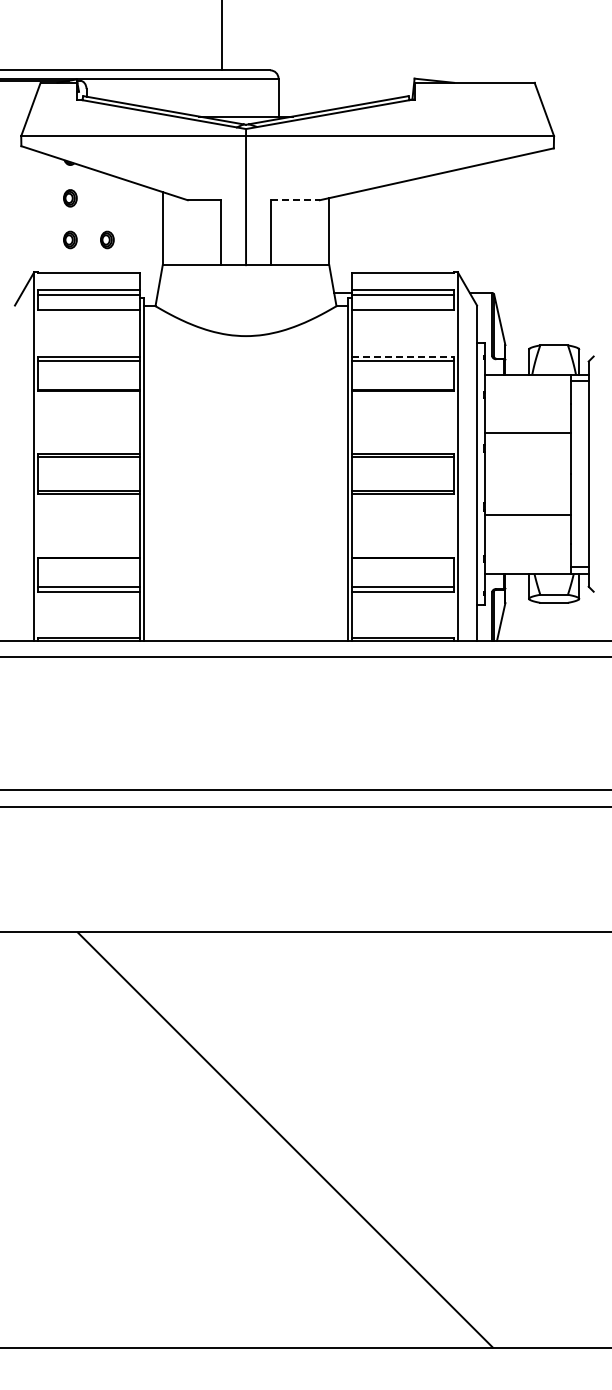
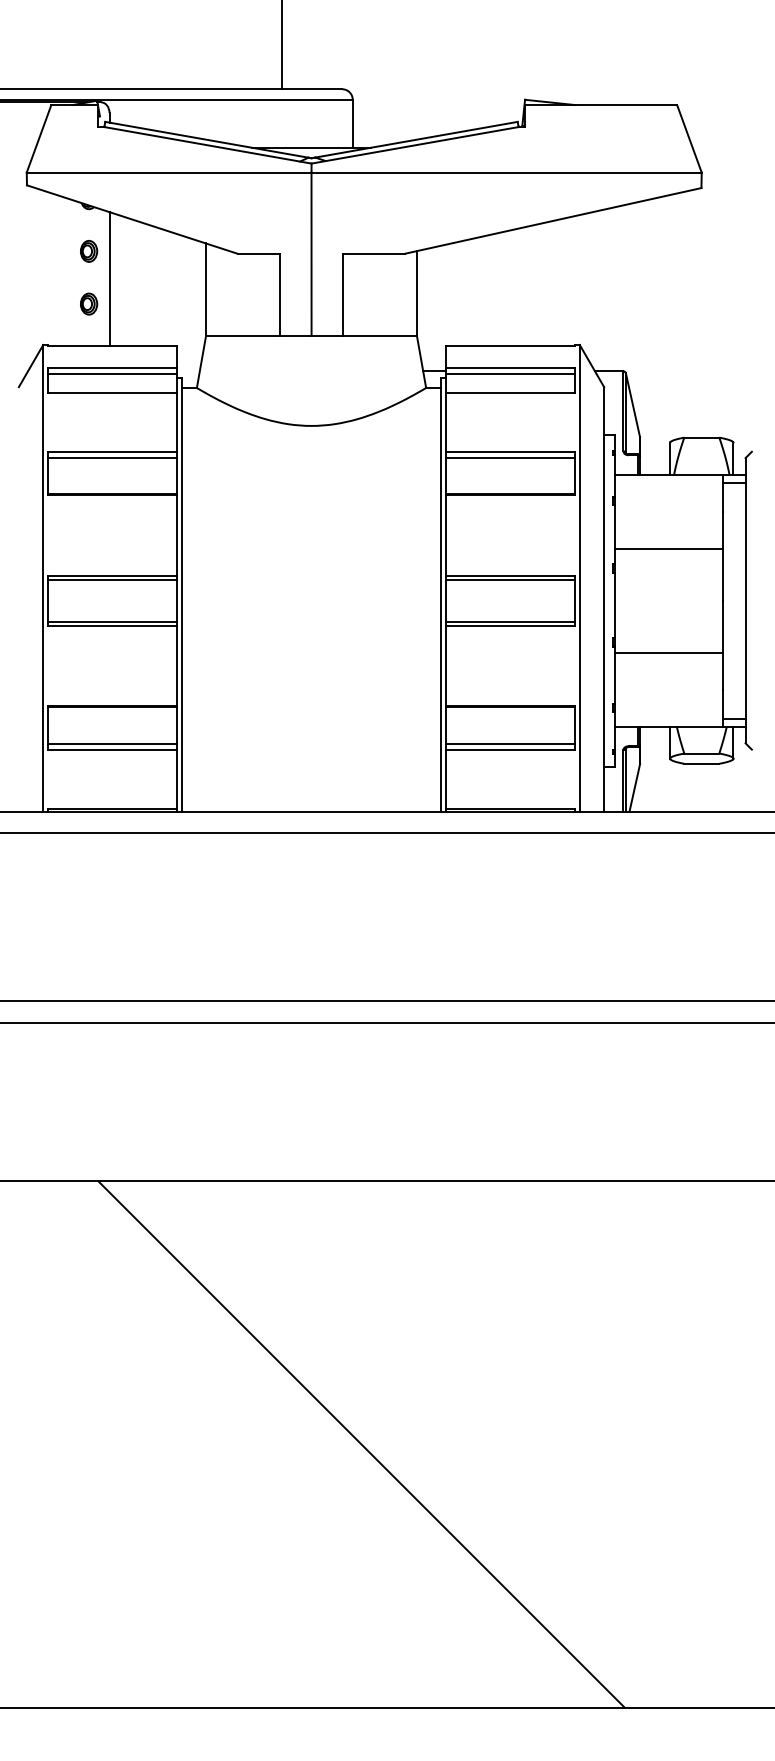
line: (295, 200) -> (374, 254), dashed -> solid
line: (86, 220) -> (109, 279), added
part: (107, 239) -> (136, 303), removed
line: (403, 356) -> (511, 451), dashed -> solid

